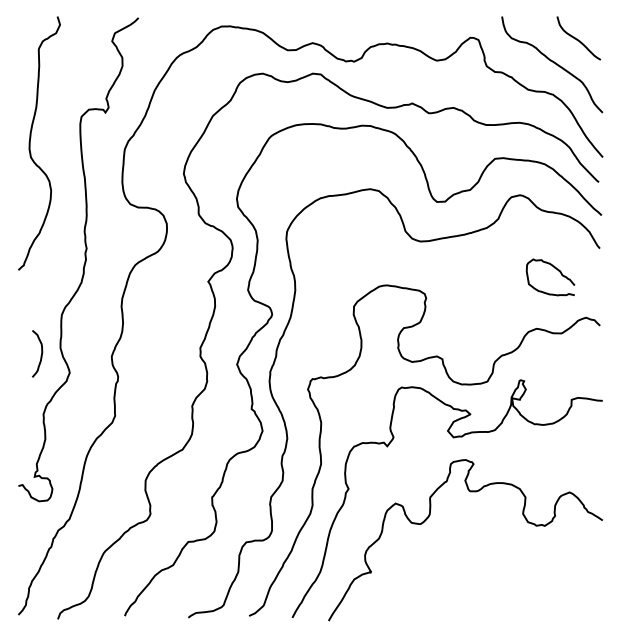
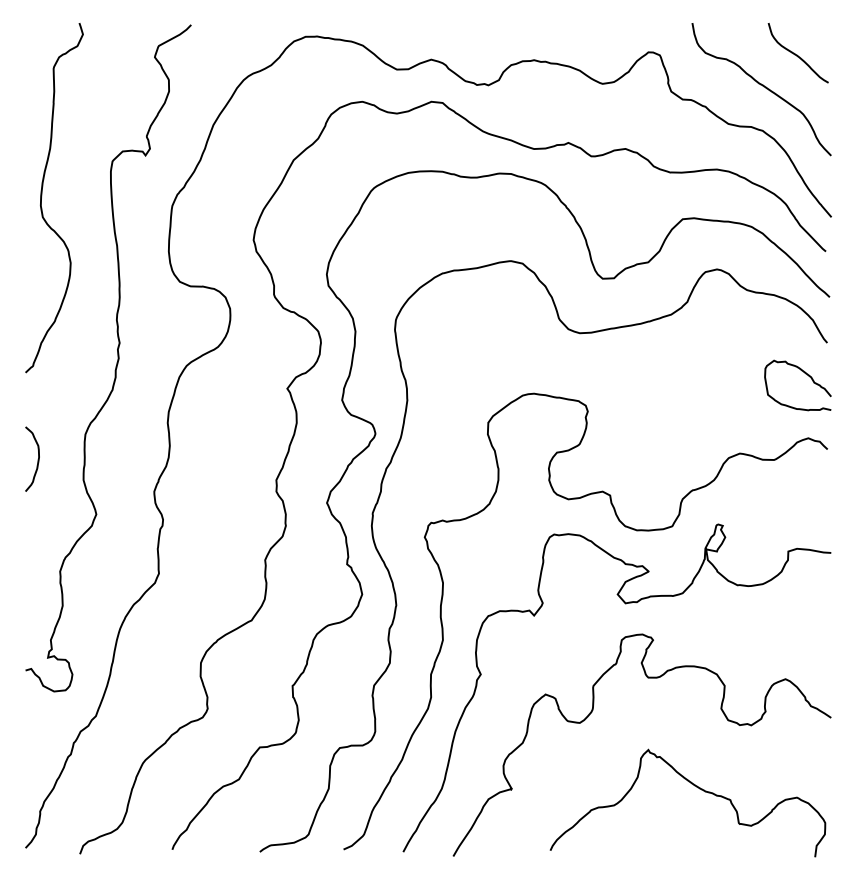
curve: (555, 269) -> (804, 374), moved
curve: (40, 355) -> (36, 461), moved
curve: (506, 572) -> (698, 789), added

